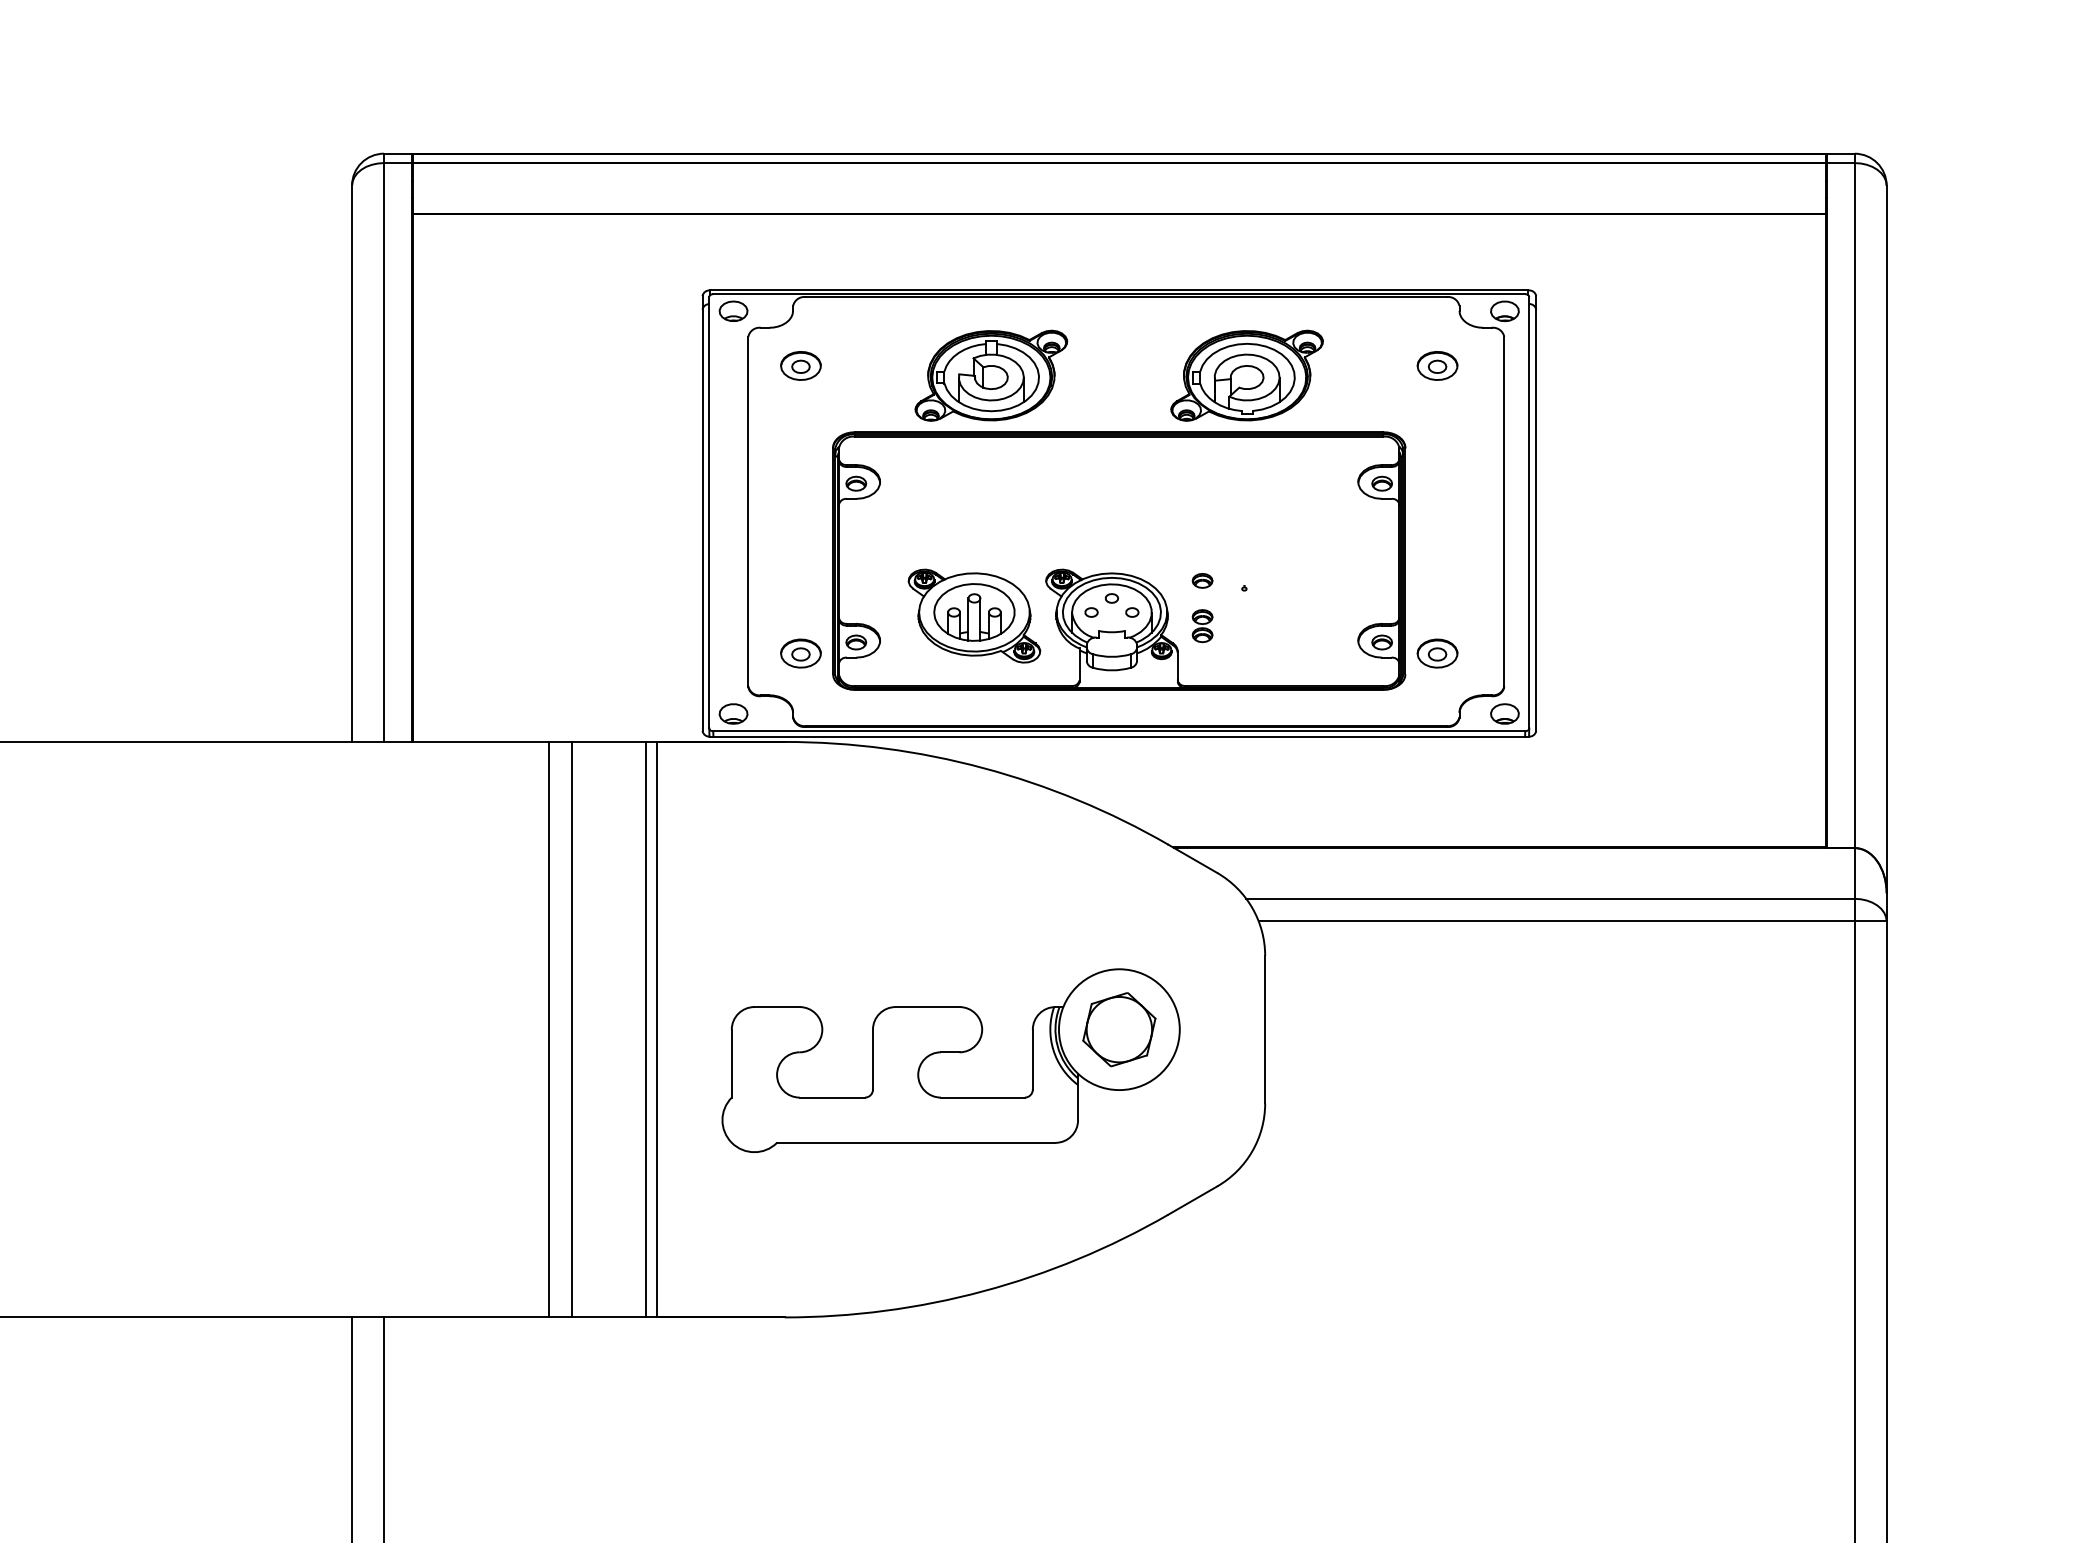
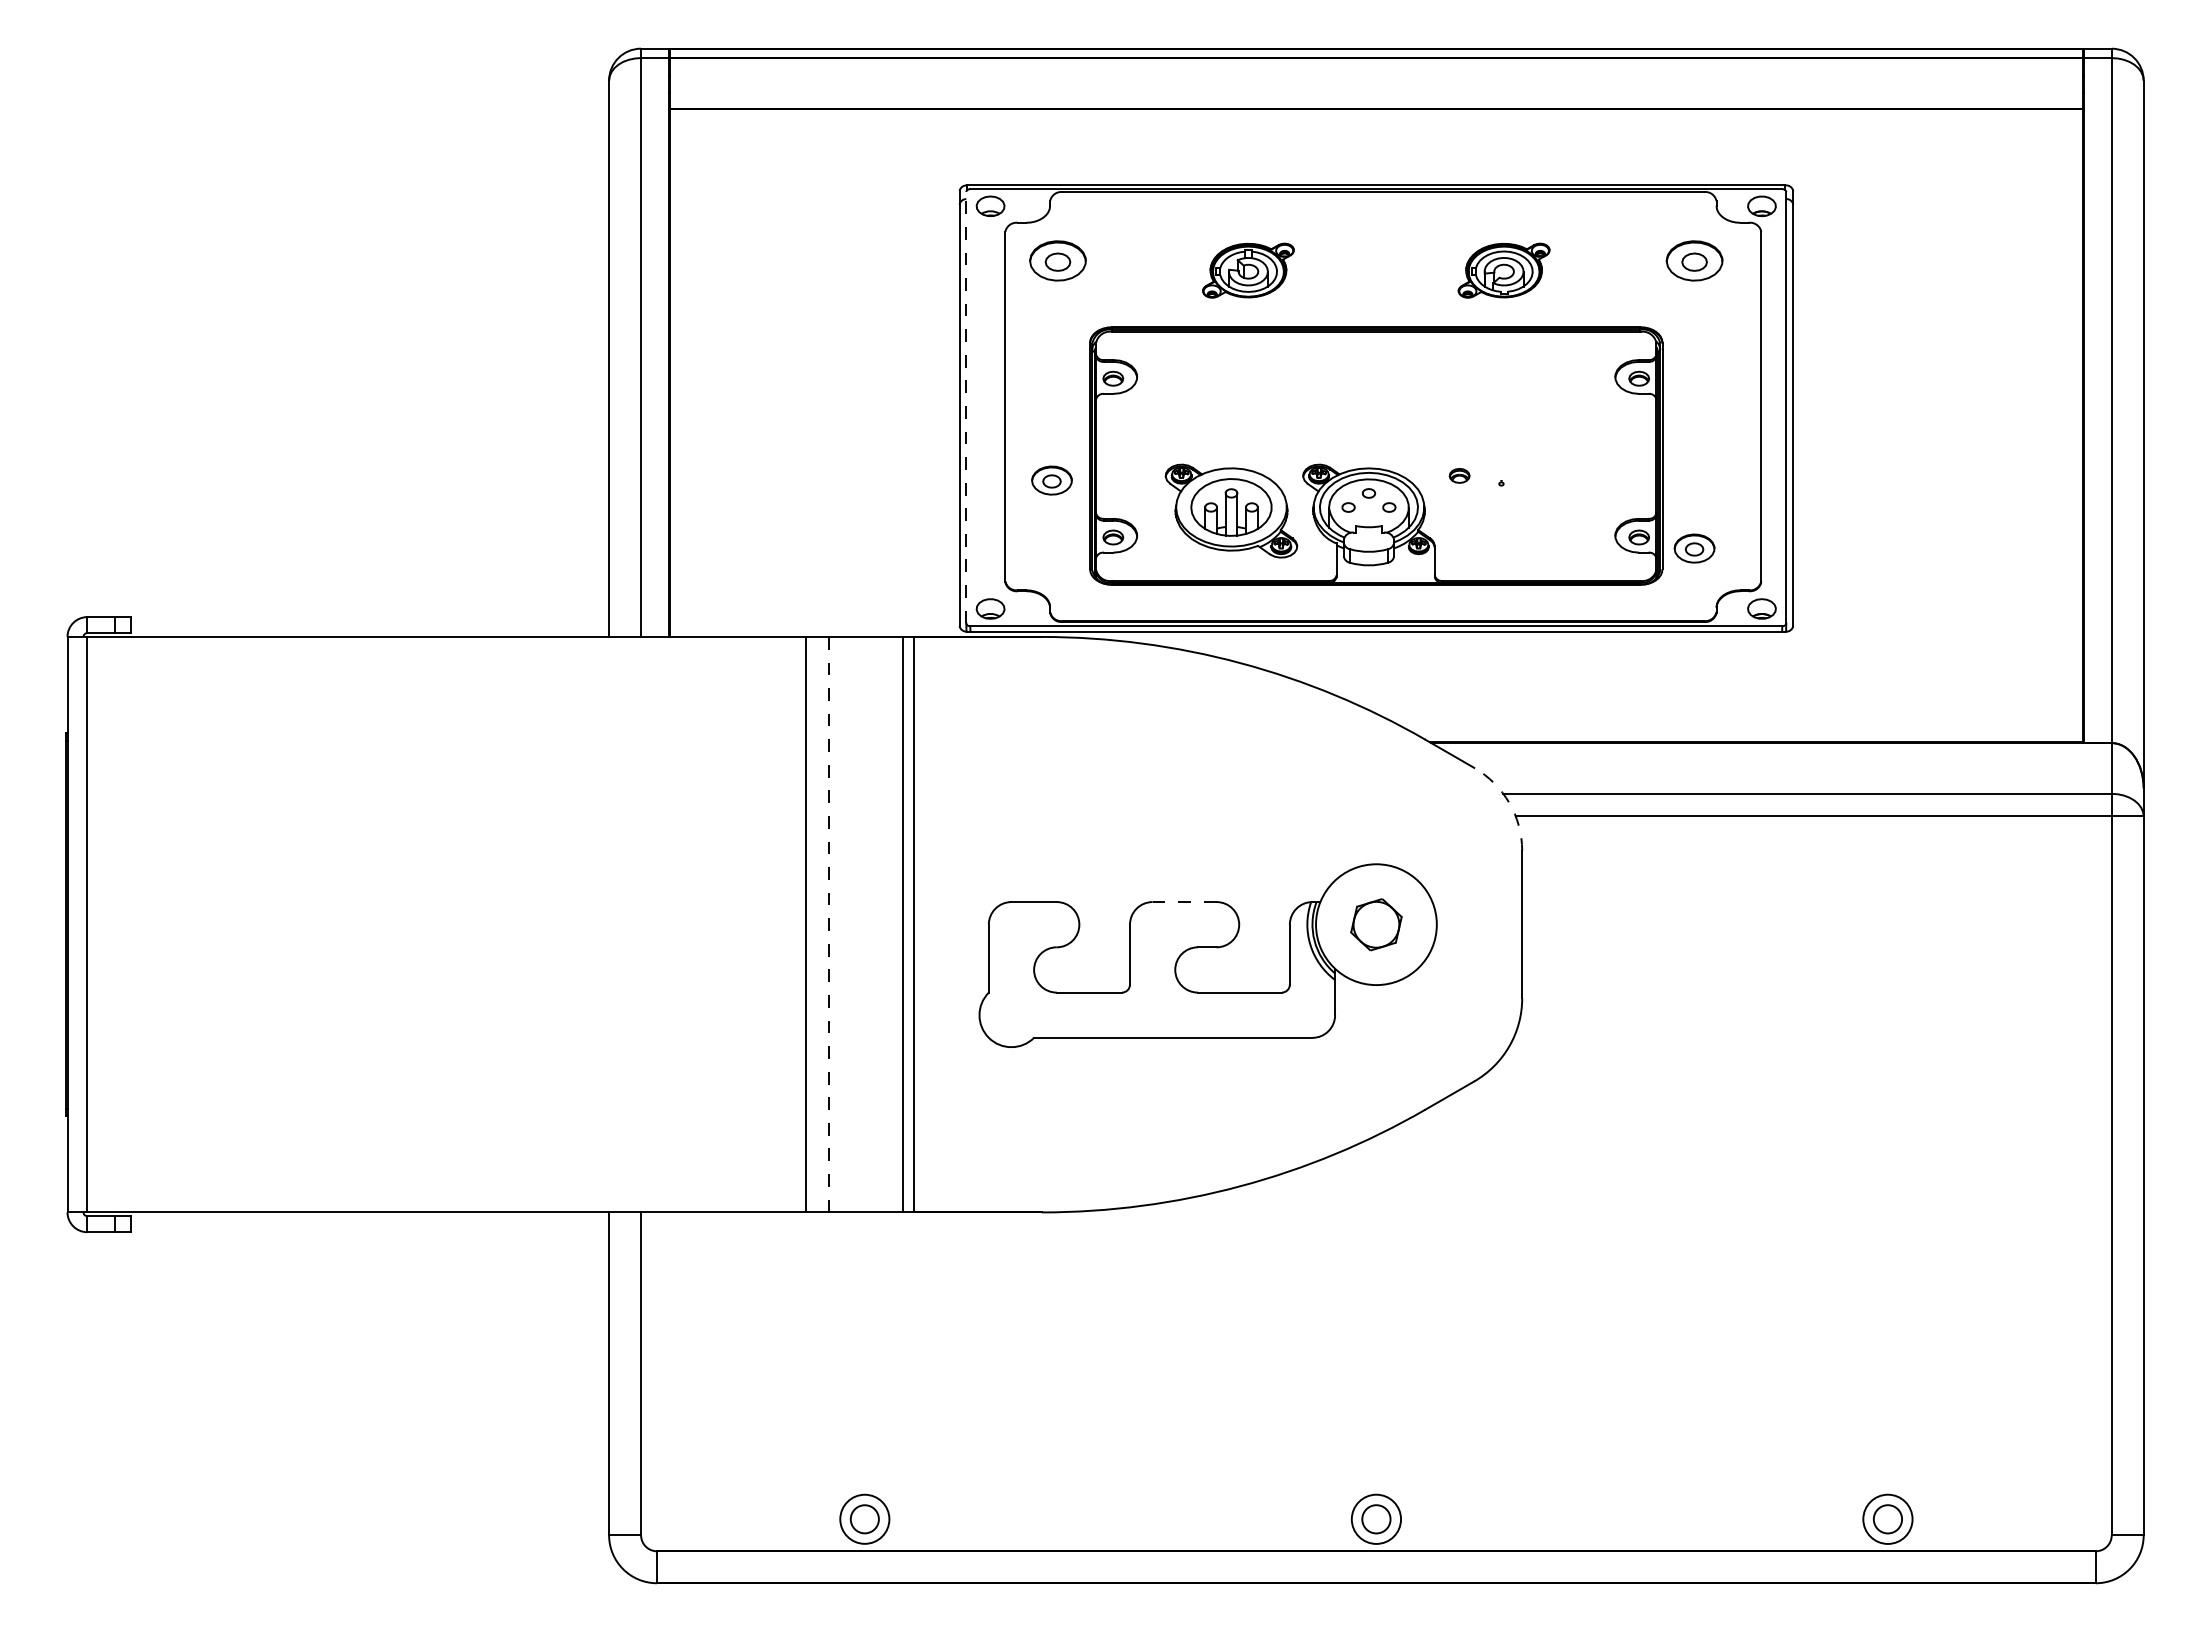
part: (800, 365) -> (1057, 260), size x1.4
part: (1437, 365) -> (1694, 260), size x1.4
part: (991, 375) -> (1248, 270), size x0.6
part: (1246, 375) -> (1503, 270), size x0.6
line: (709, 512) -> (966, 407), solid -> dashed
part: (1202, 626) -> (1459, 521), removed
part: (800, 653) -> (1051, 480), moved
arc: (1252, 908) -> (1509, 803), solid -> dashed
line: (927, 1007) -> (1184, 902), solid -> dashed
line: (571, 1029) -> (828, 924), solid -> dashed
part: (1119, 1029) -> (1376, 924), size x0.7

